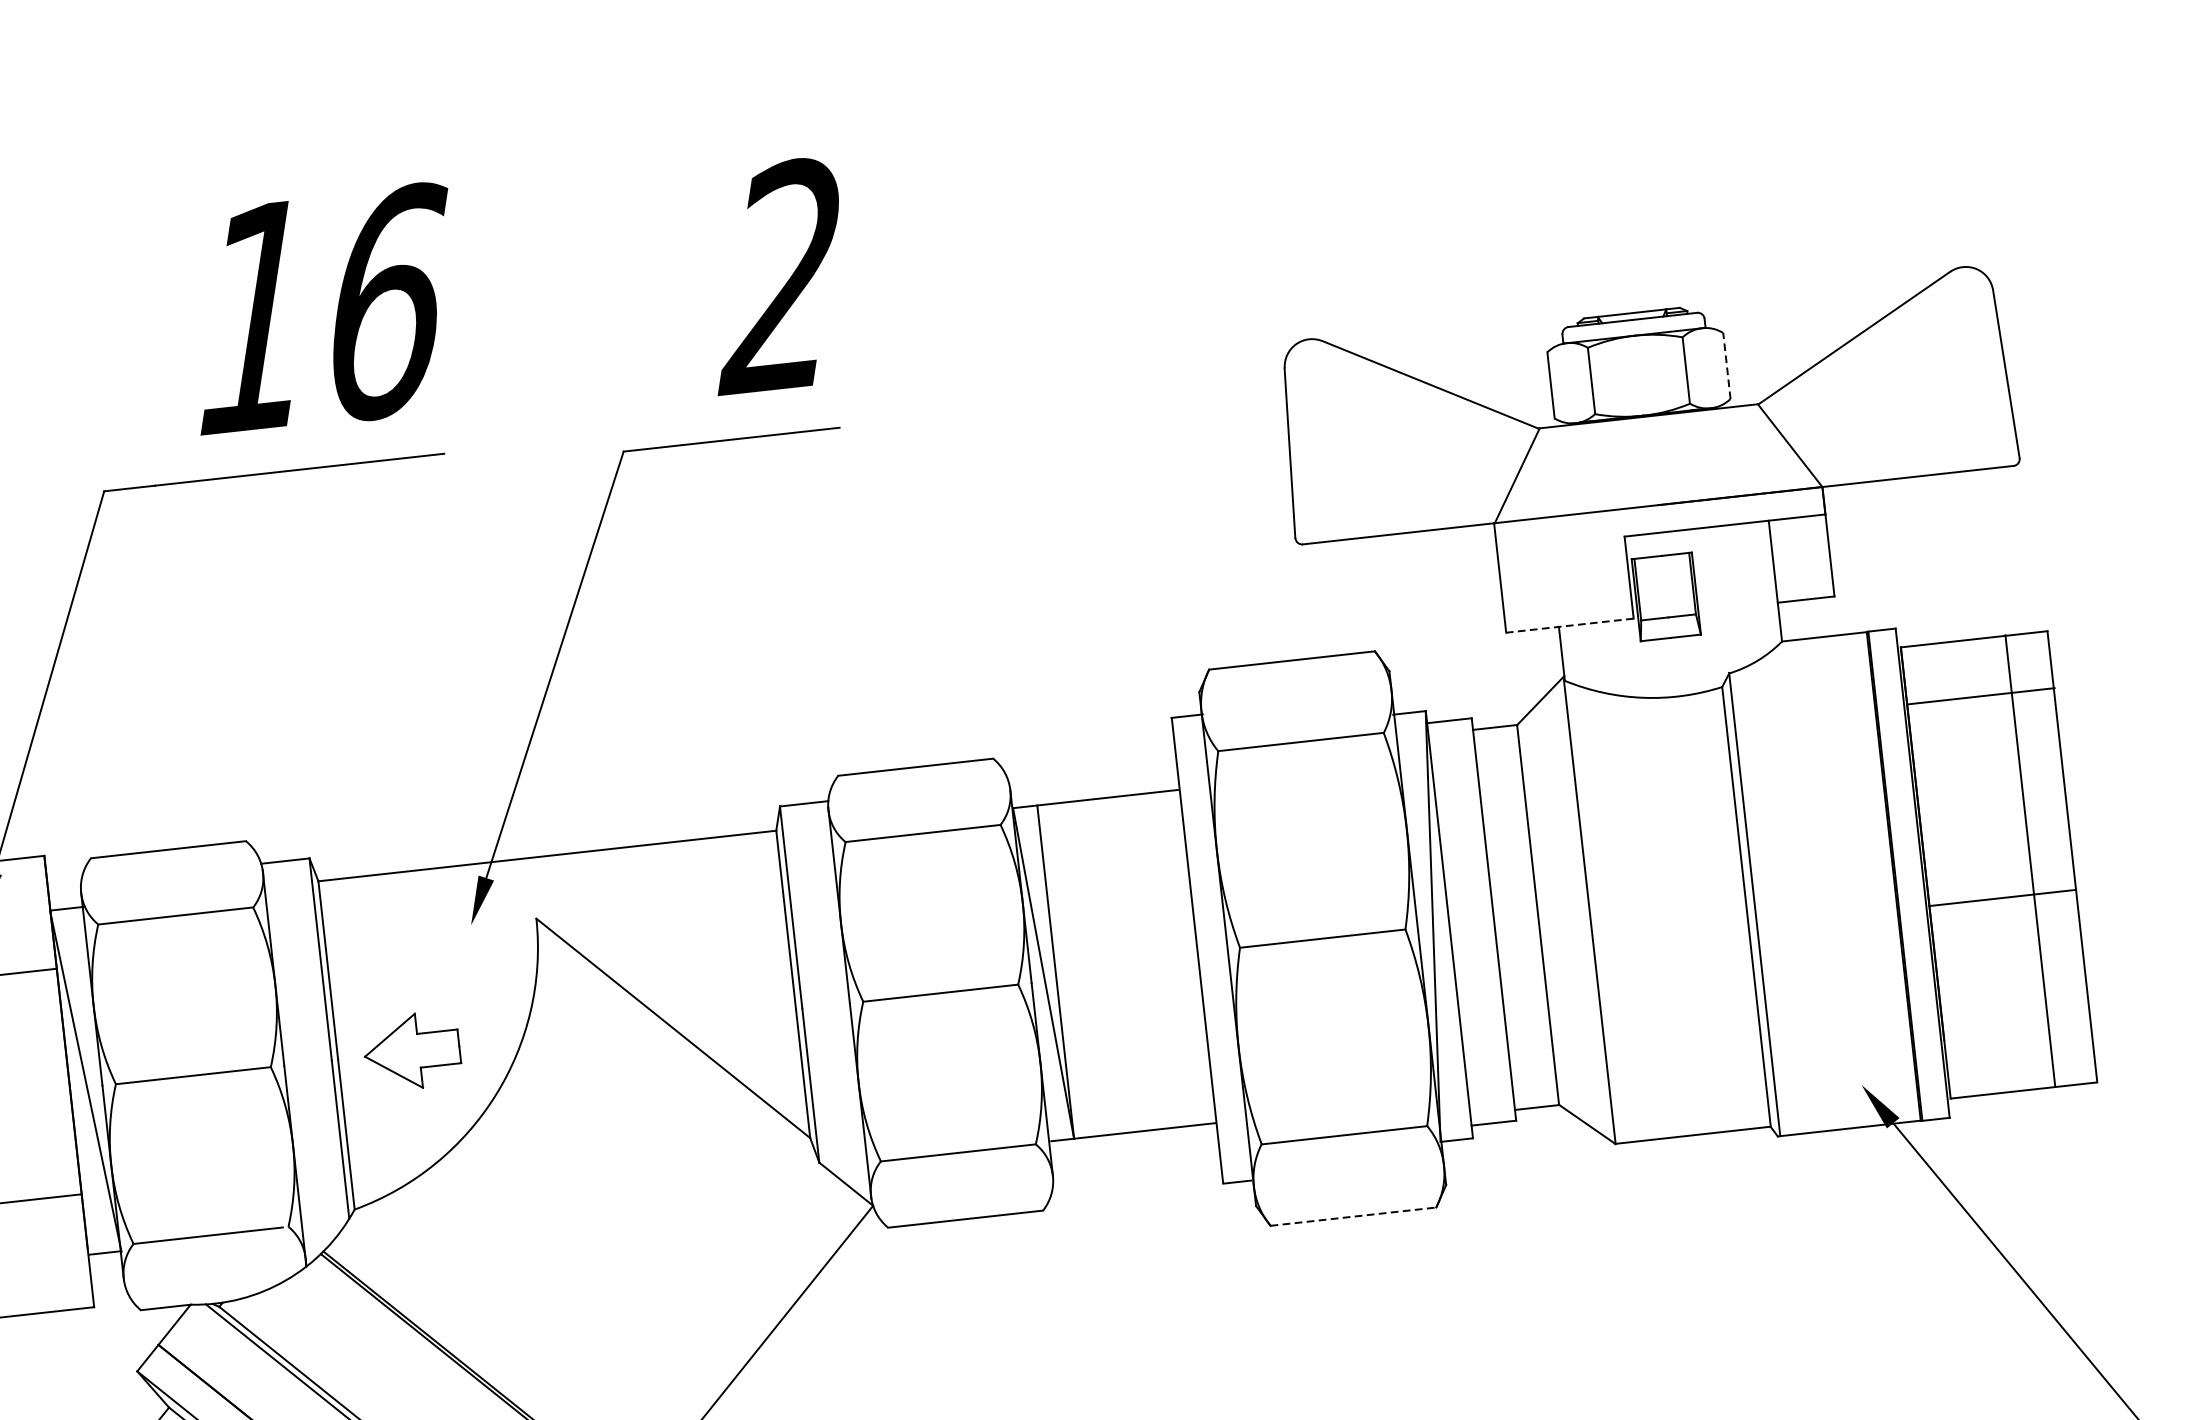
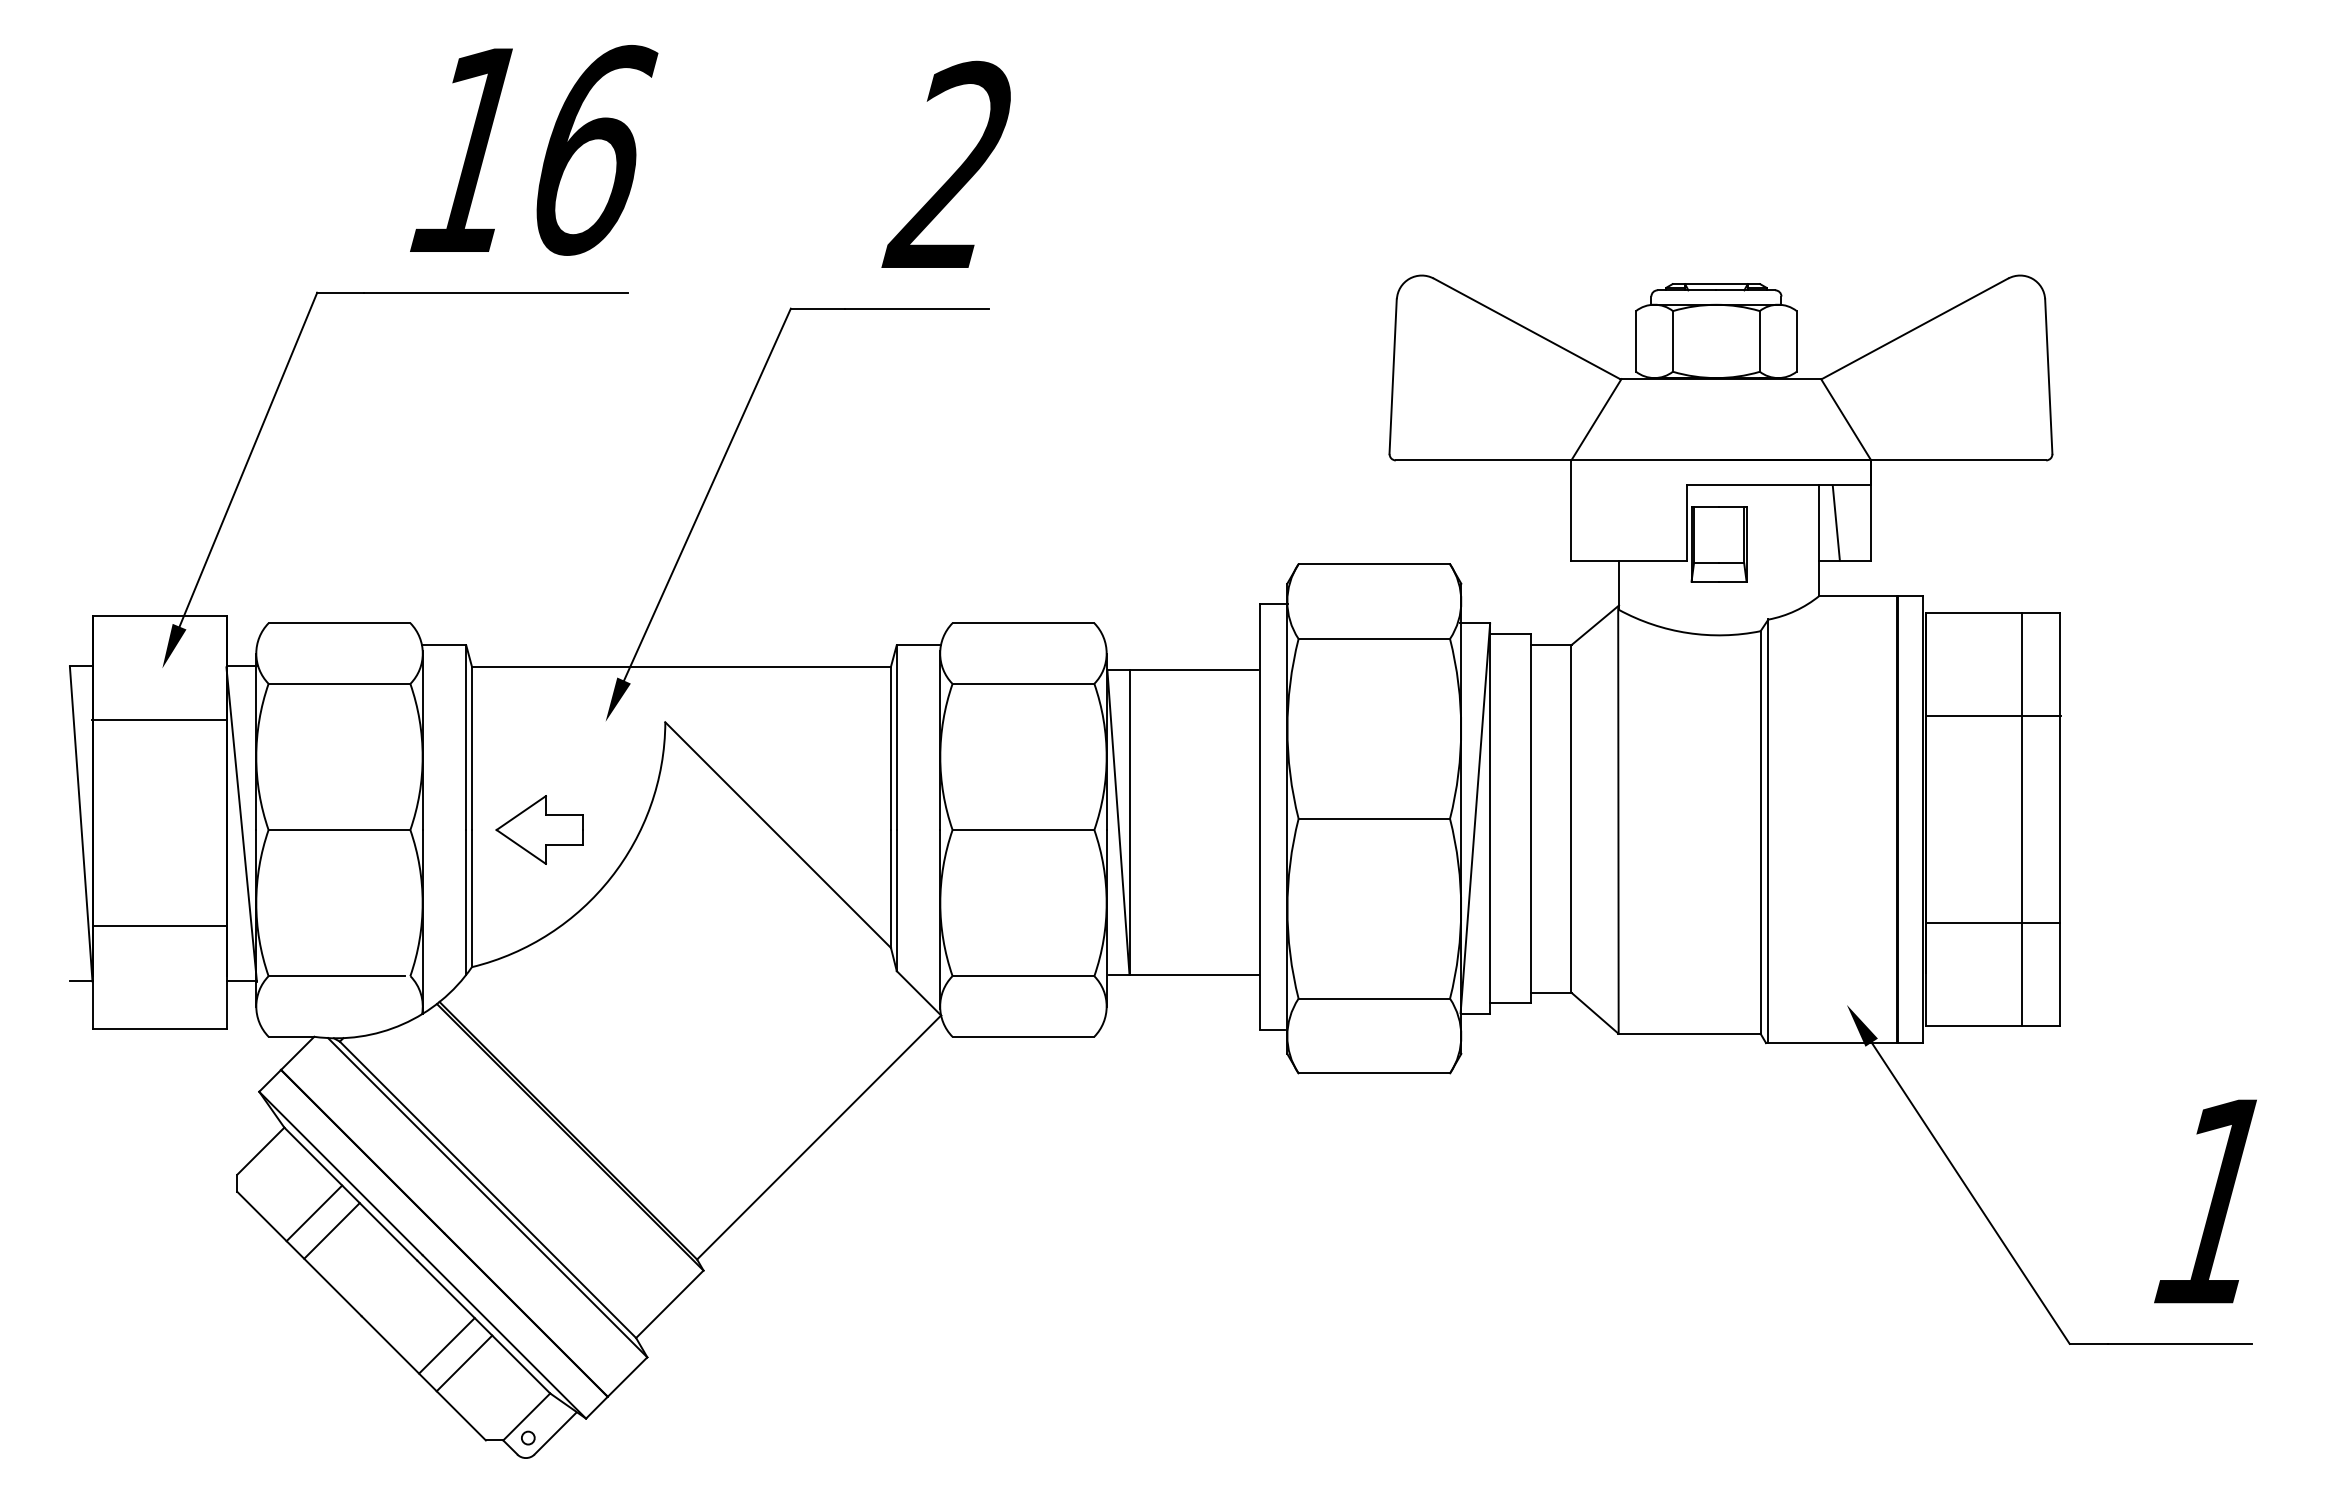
line: (1726, 365) -> (1796, 340), dashed -> solid
line: (1790, 559) -> (1835, 522), added
line: (1569, 625) -> (1628, 560), dashed -> solid
line: (1980, 696) -> (1993, 716), moved
line: (2002, 897) -> (1993, 922), moved
line: (1353, 1216) -> (1374, 1073), dashed -> solid

